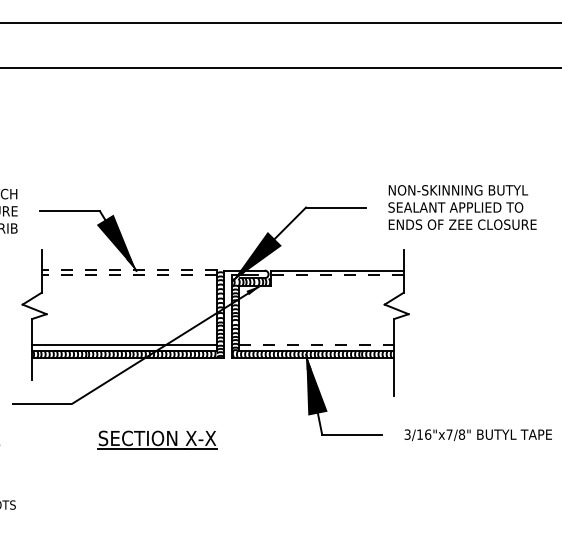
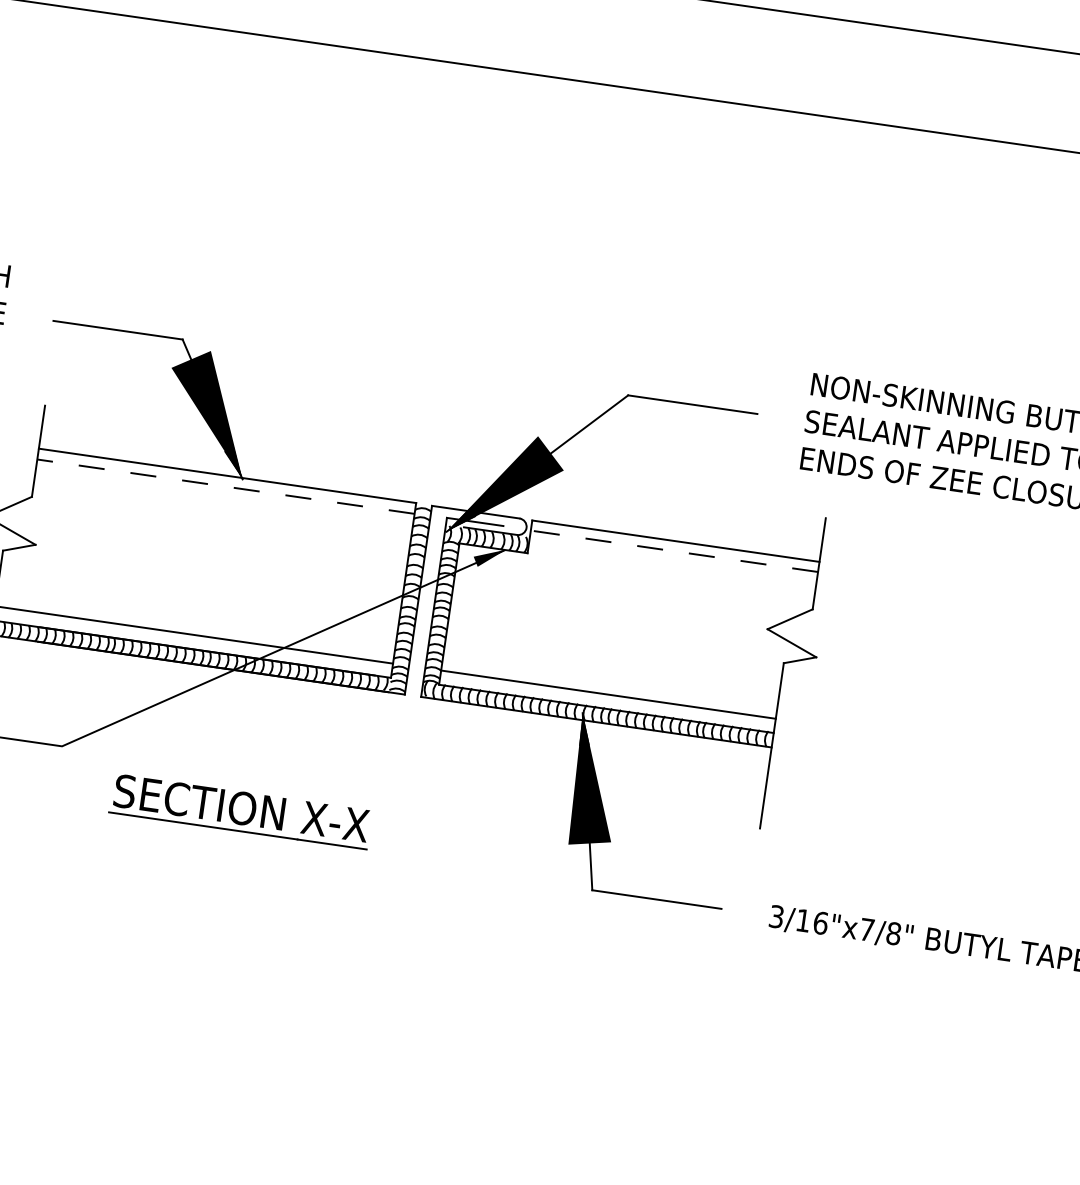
line: (128, 270) -> (225, 475), dashed -> solid
line: (316, 344) -> (608, 694), dashed -> solid
part: (157, 439) -> (241, 810), moved

